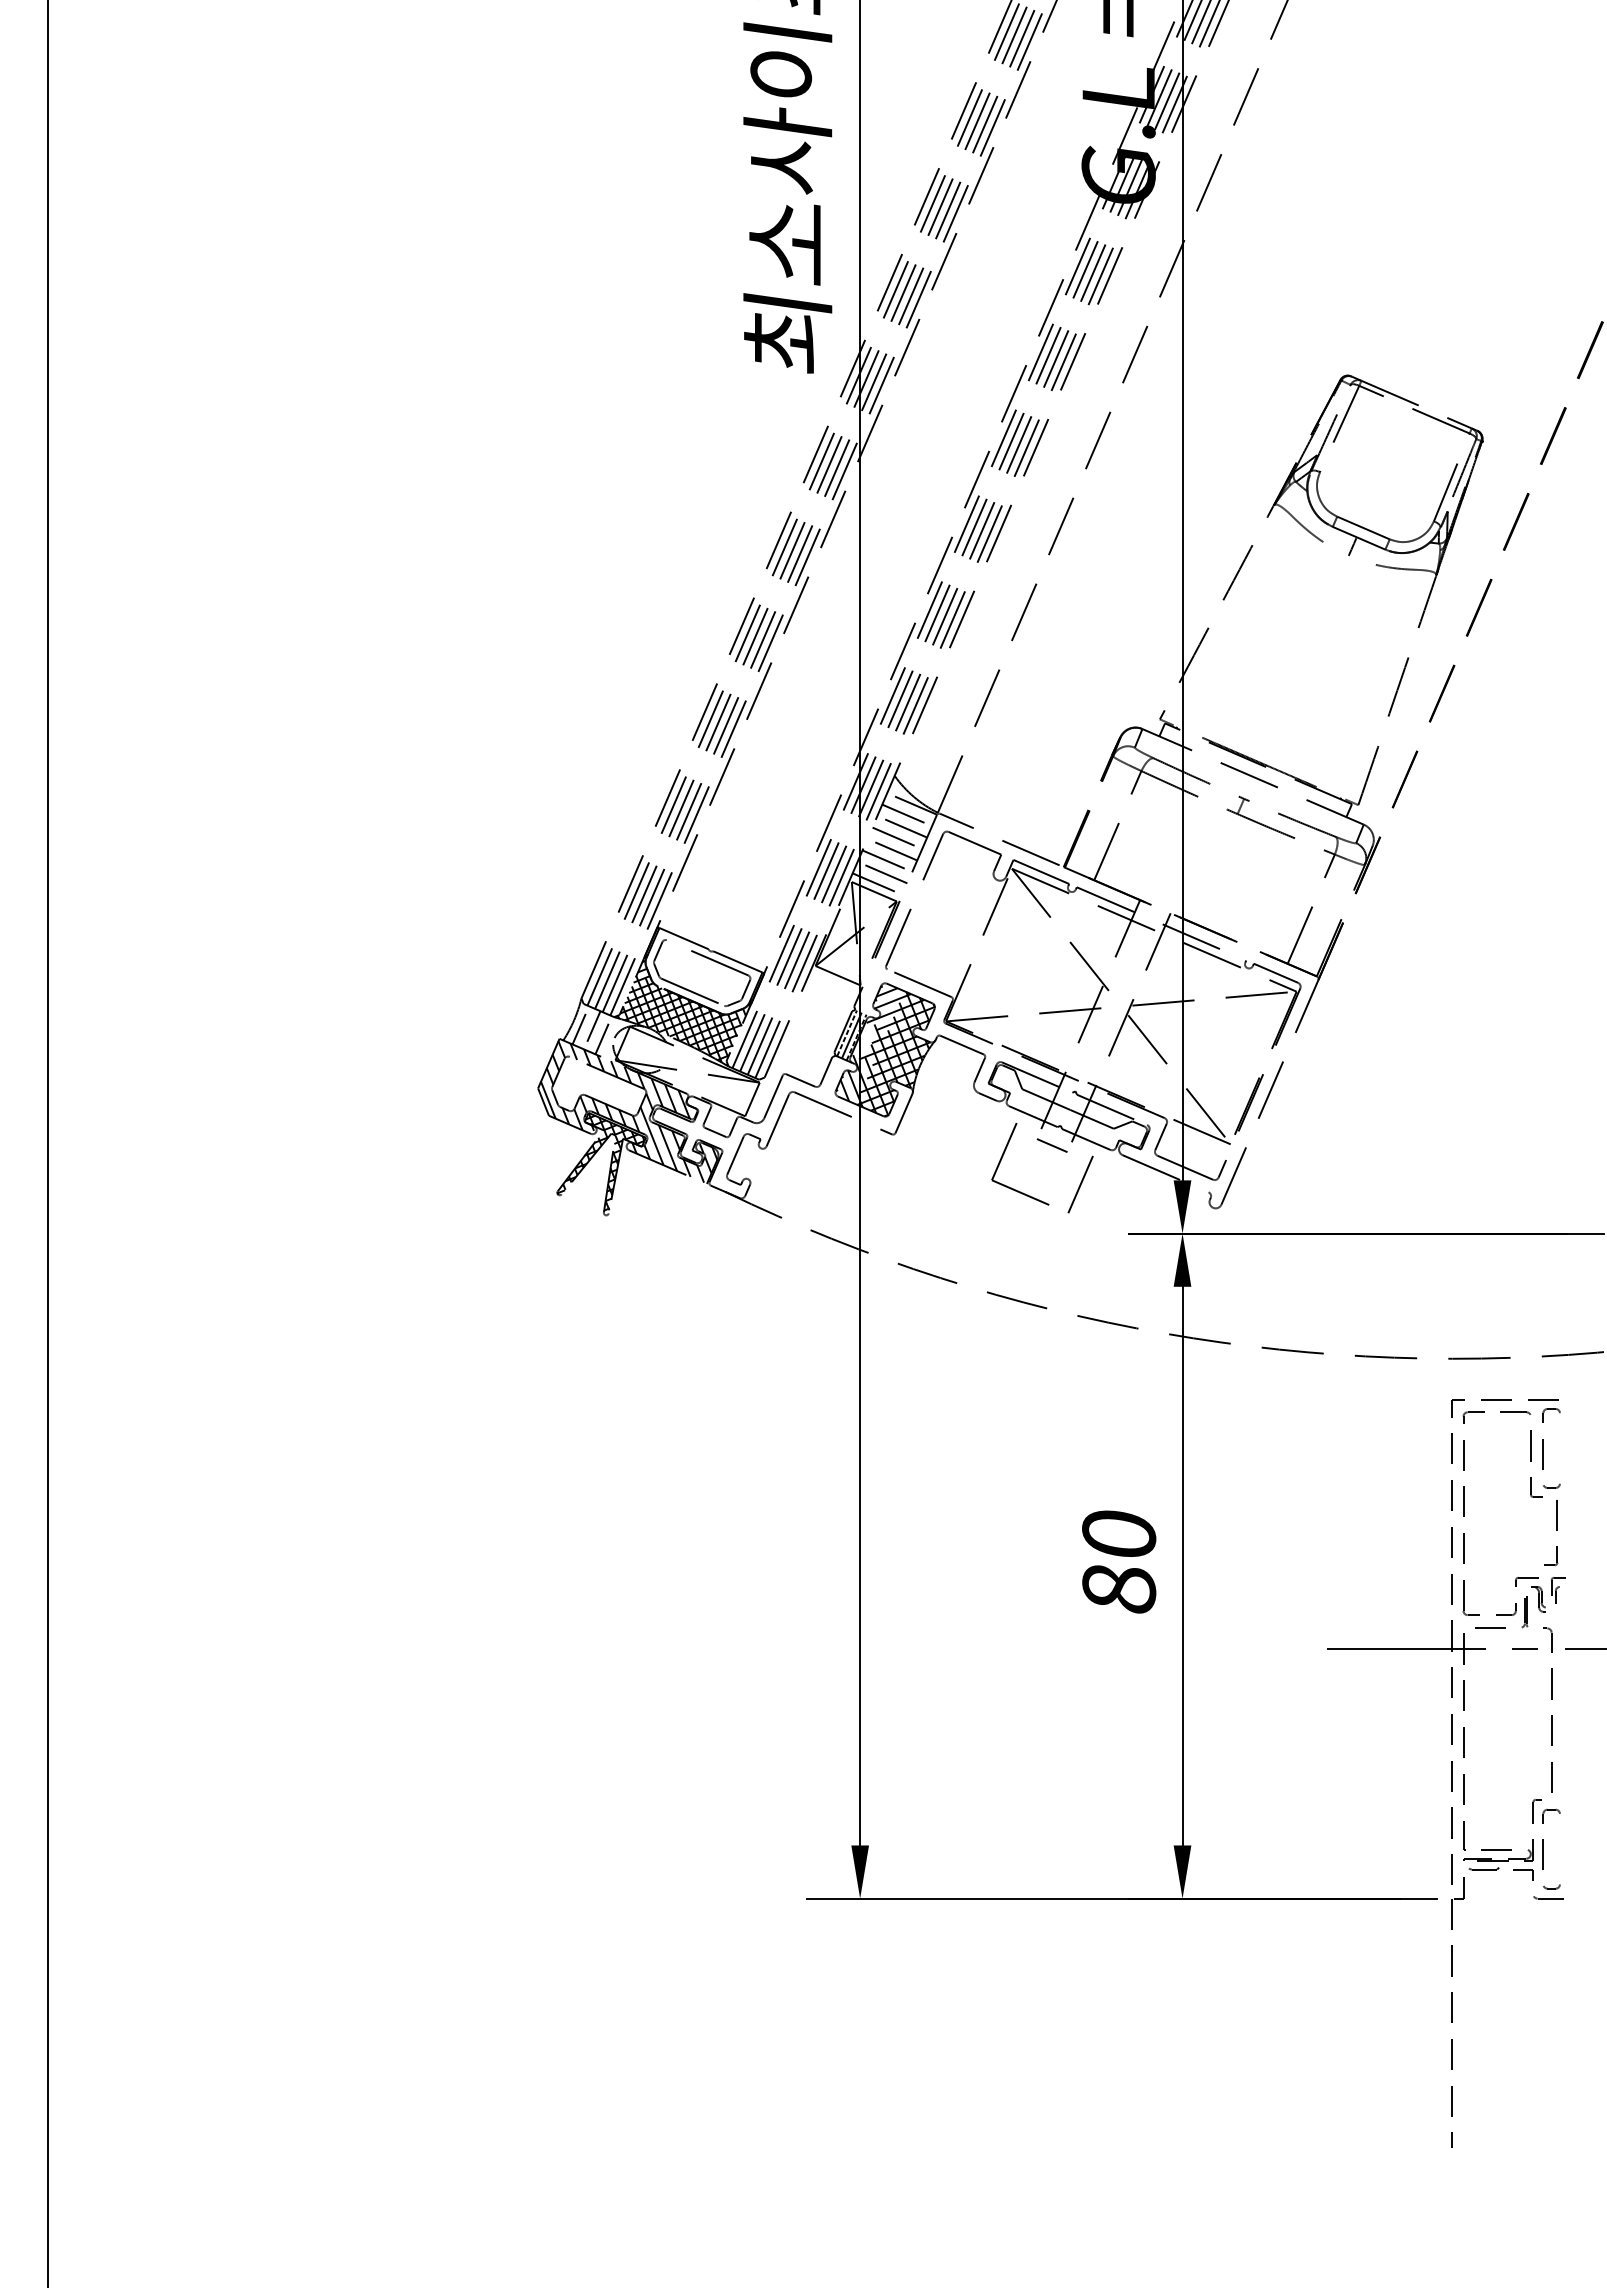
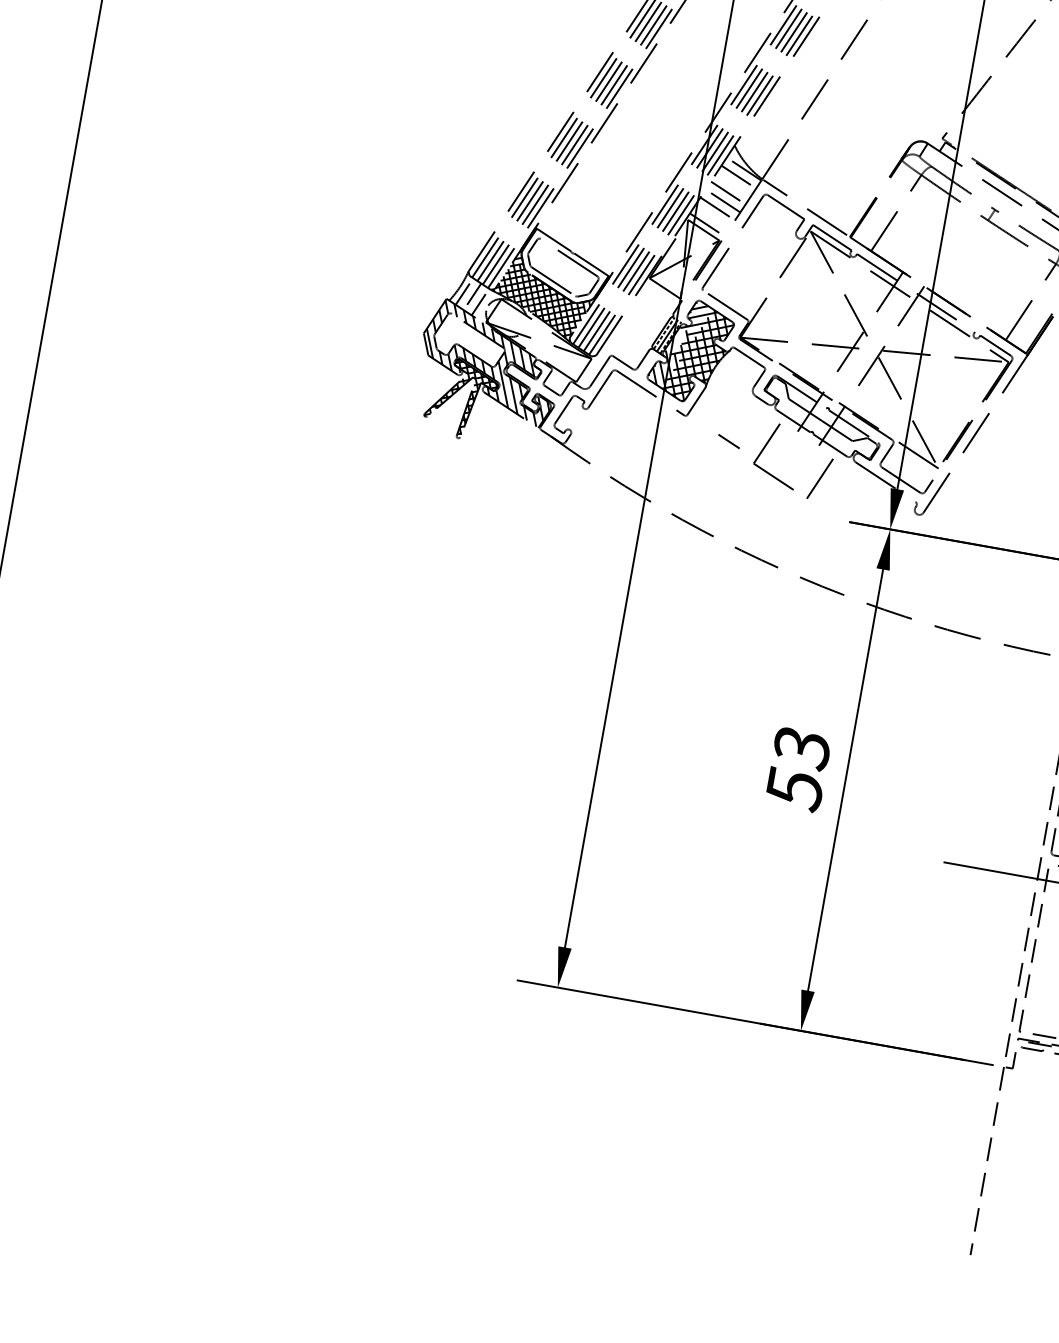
line: (906, 828) -> (736, 186), removed
line: (886, 874) -> (715, 218), removed
line: (1051, 1145) -> (728, 441), moved
text: (1119, 1563) -> (798, 769), 80 -> 53

